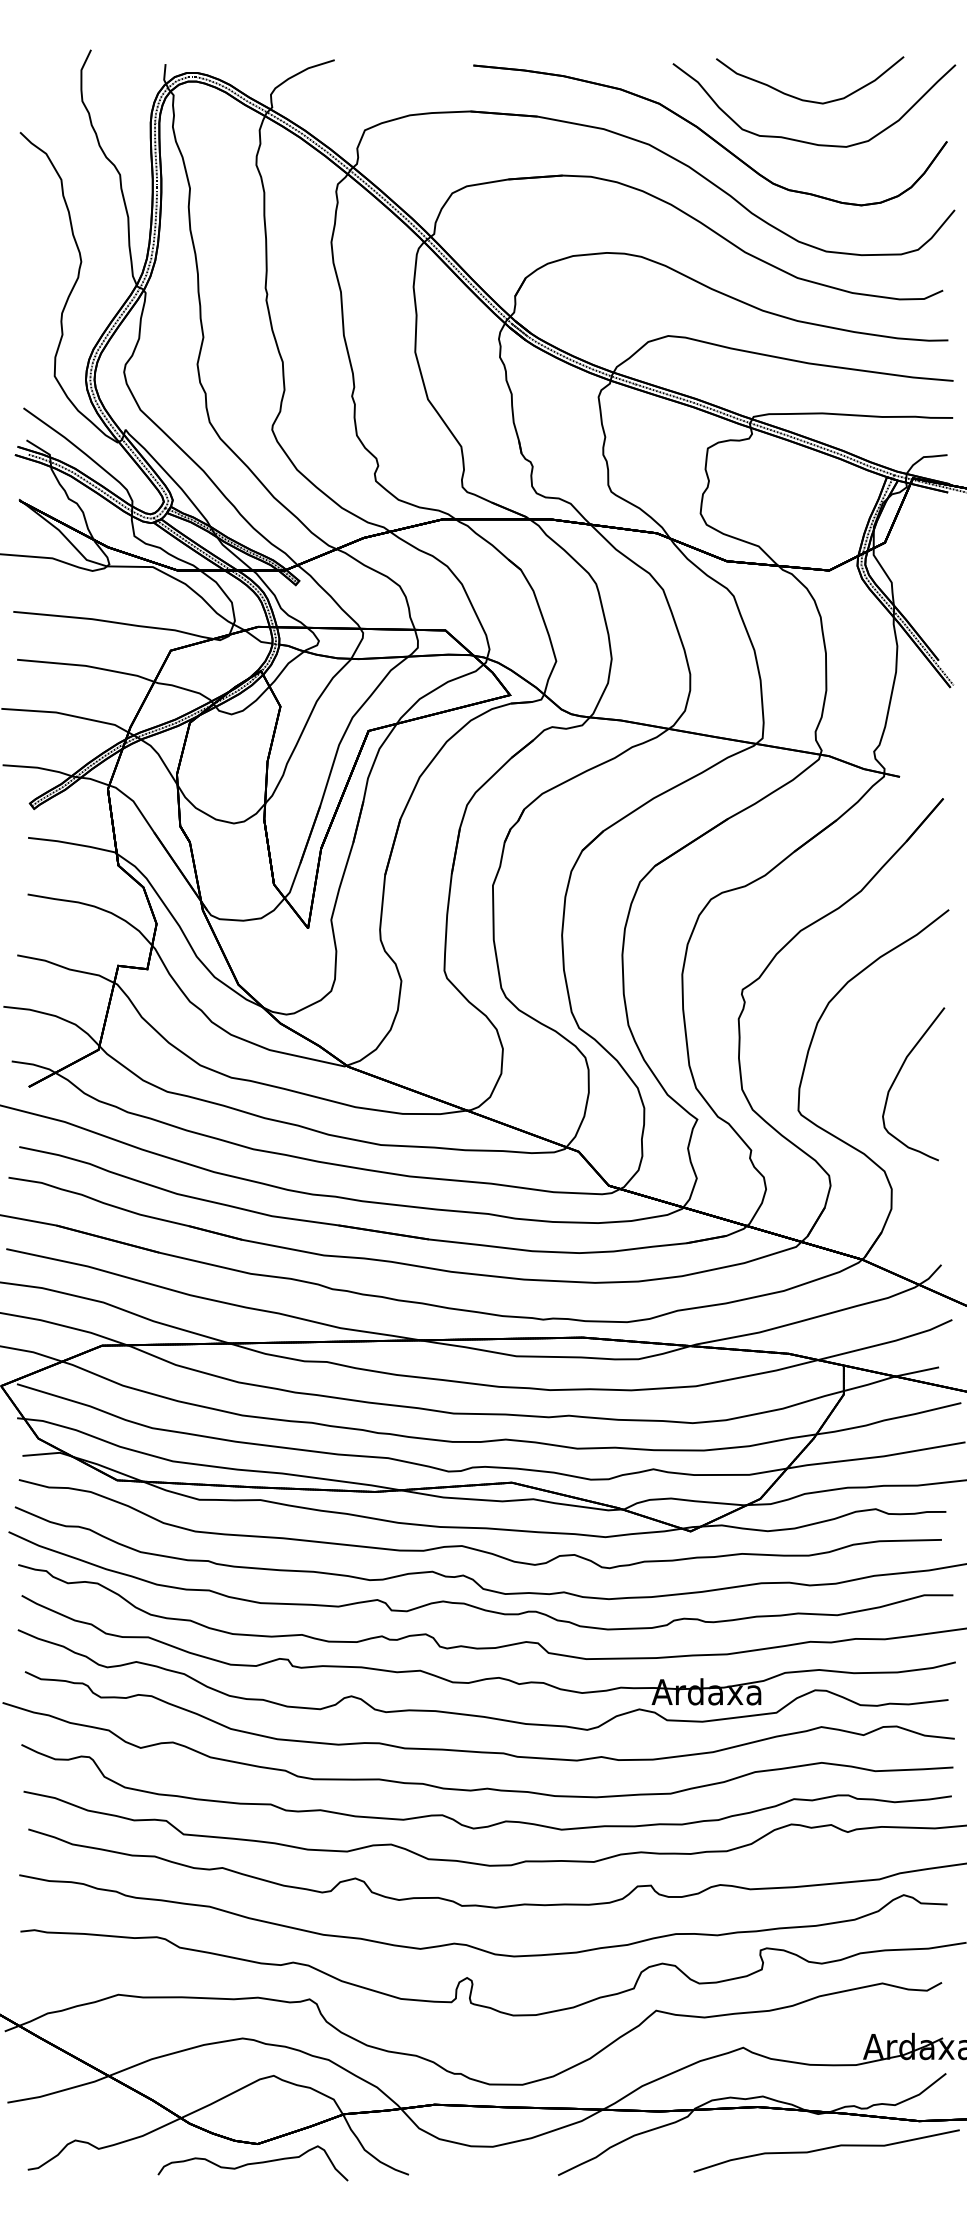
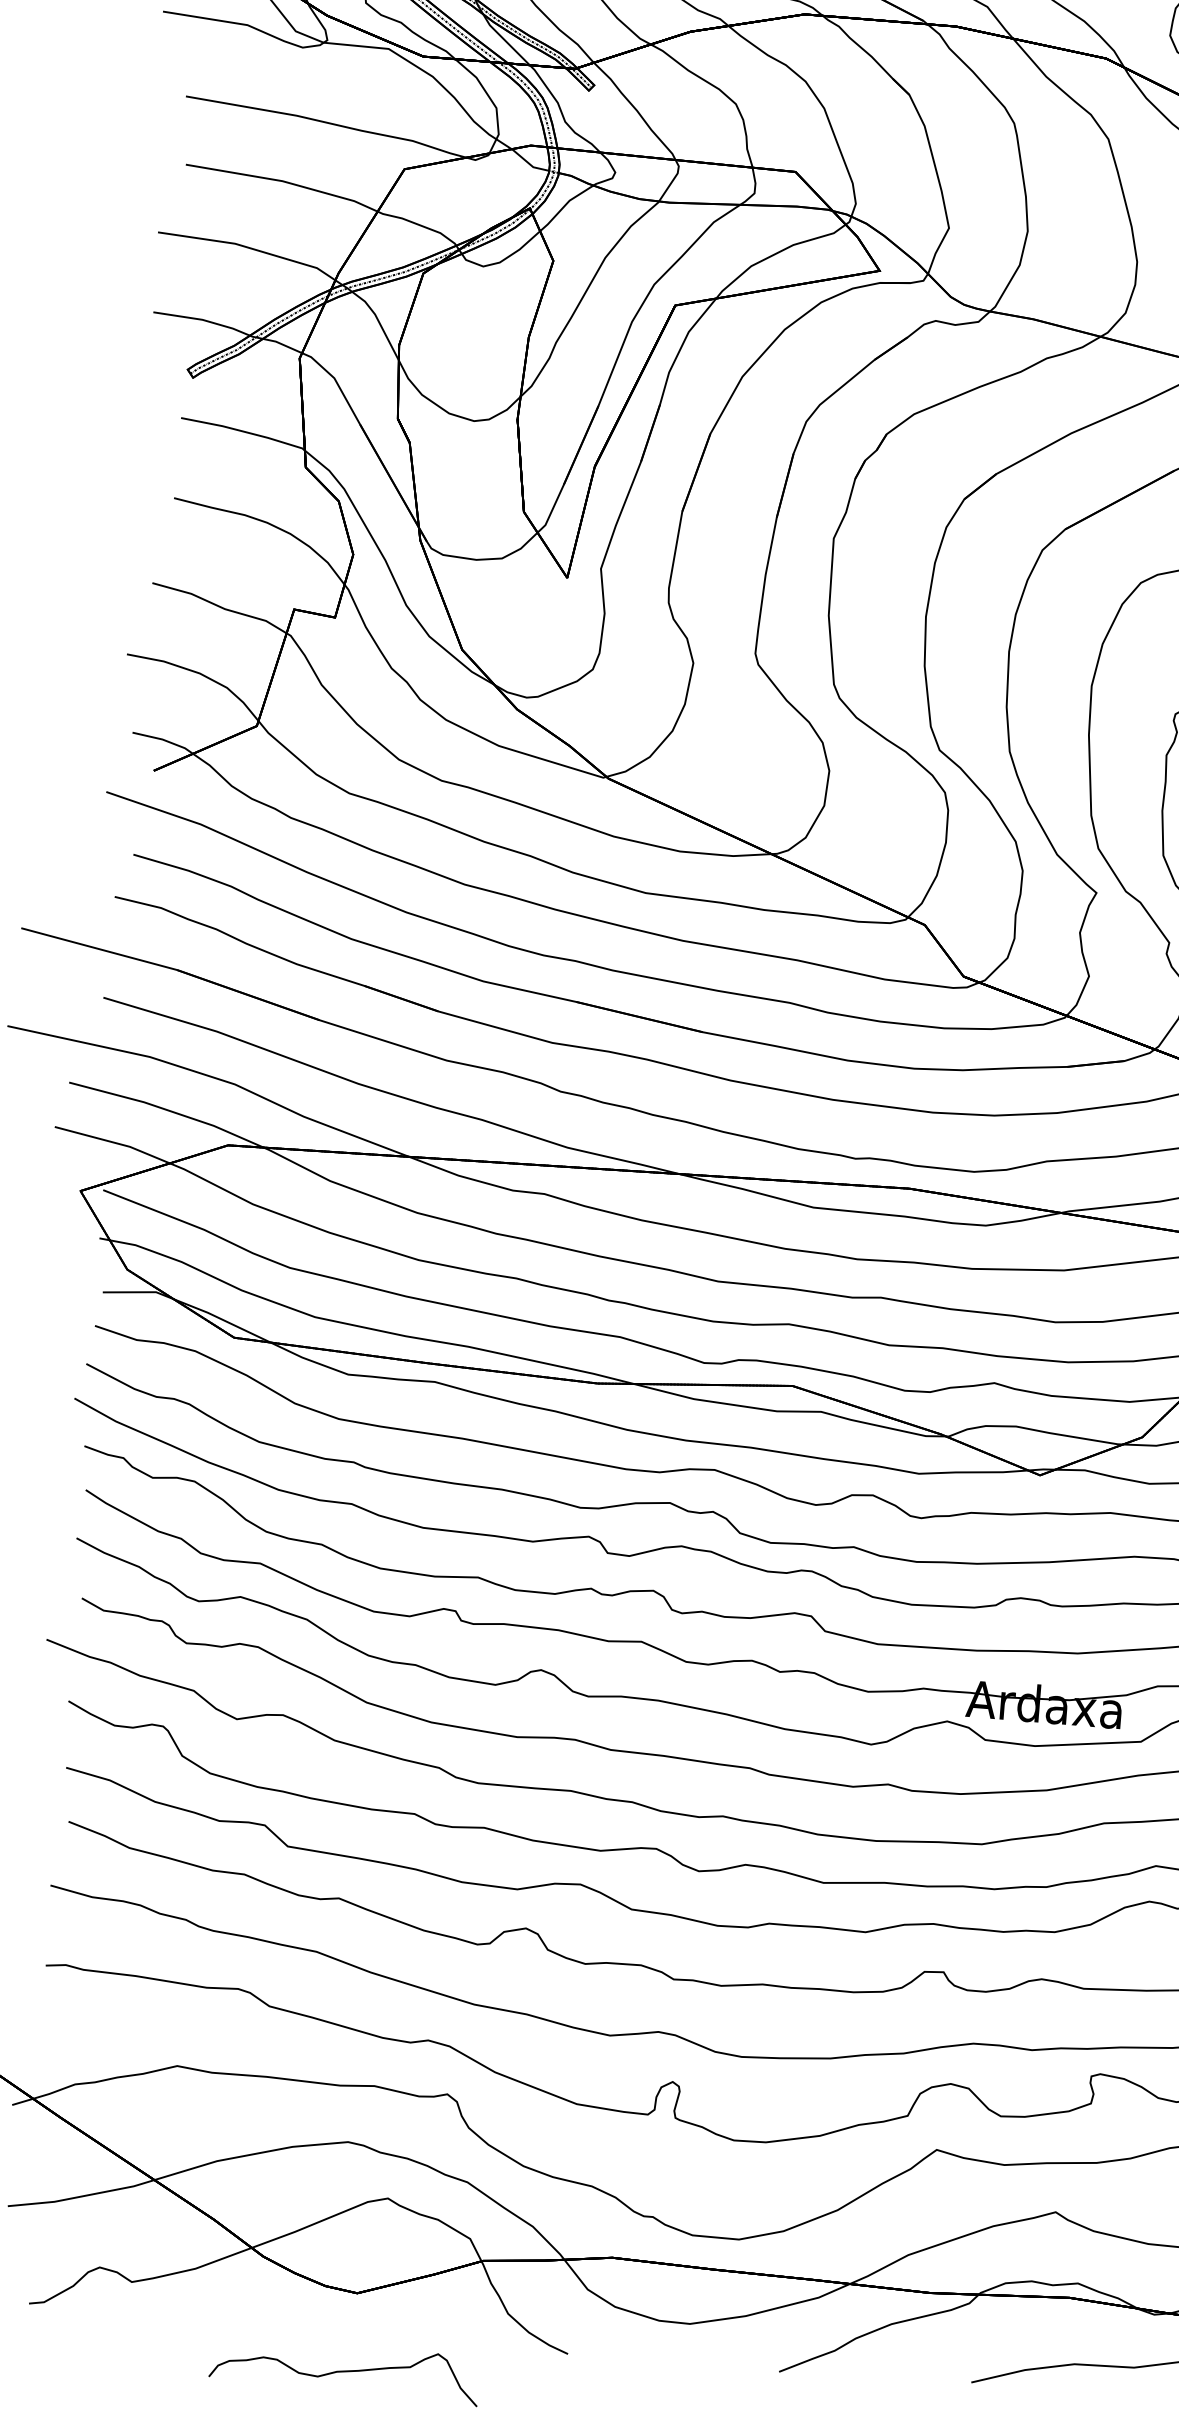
curve: (252, 2163) -> (343, 2371), moved

